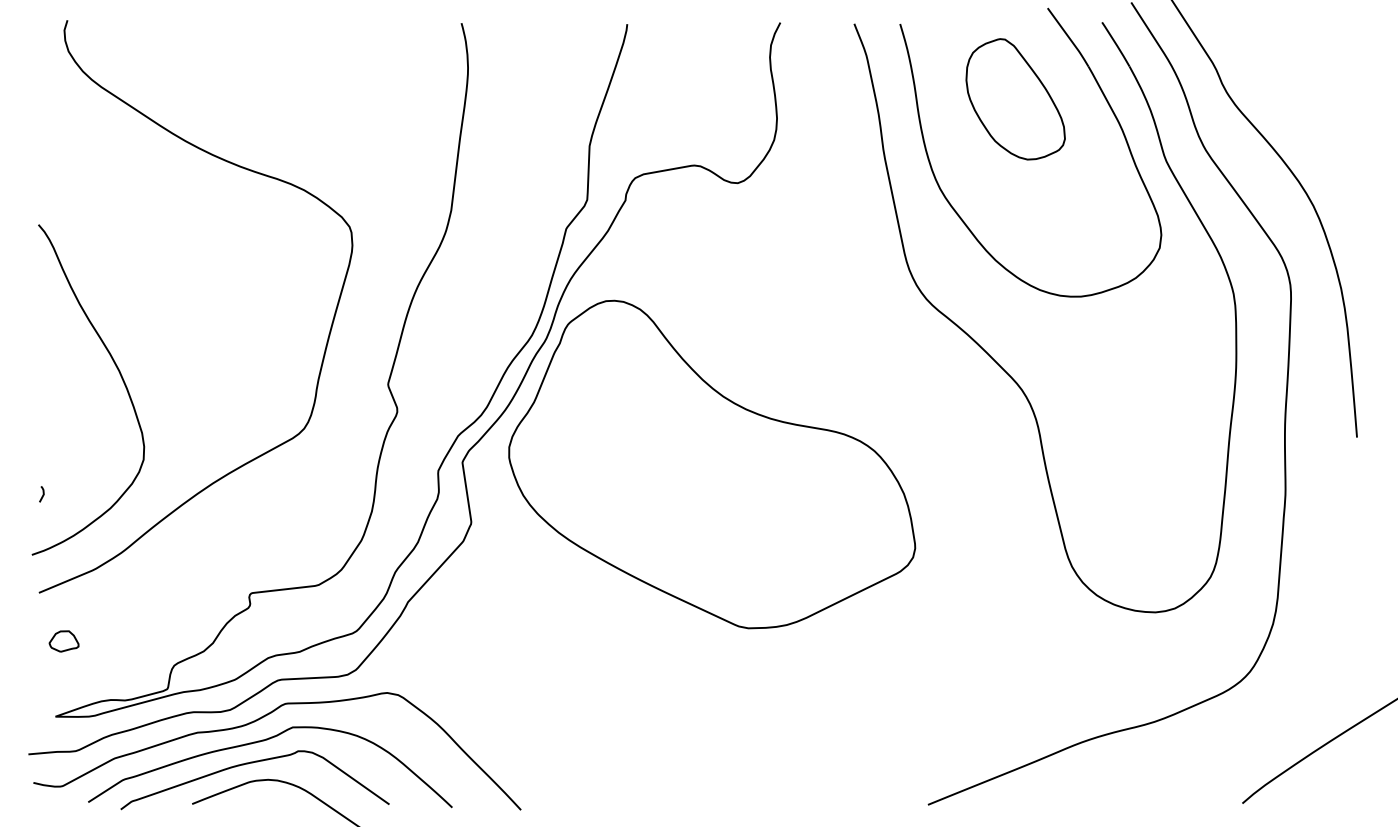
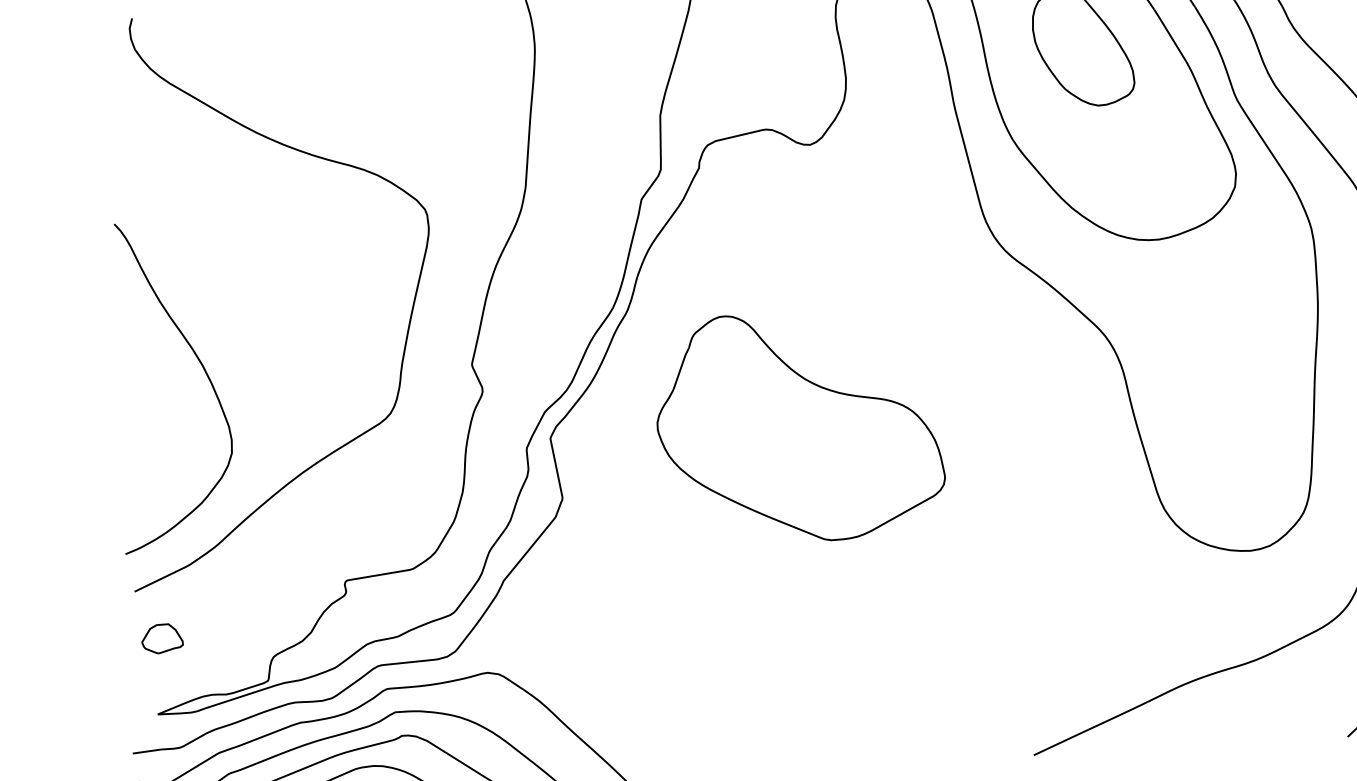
part: (712, 464) -> (800, 427), size x0.7
line: (42, 494) -> (132, 493), removed
part: (63, 641) -> (161, 638), size x1.4

